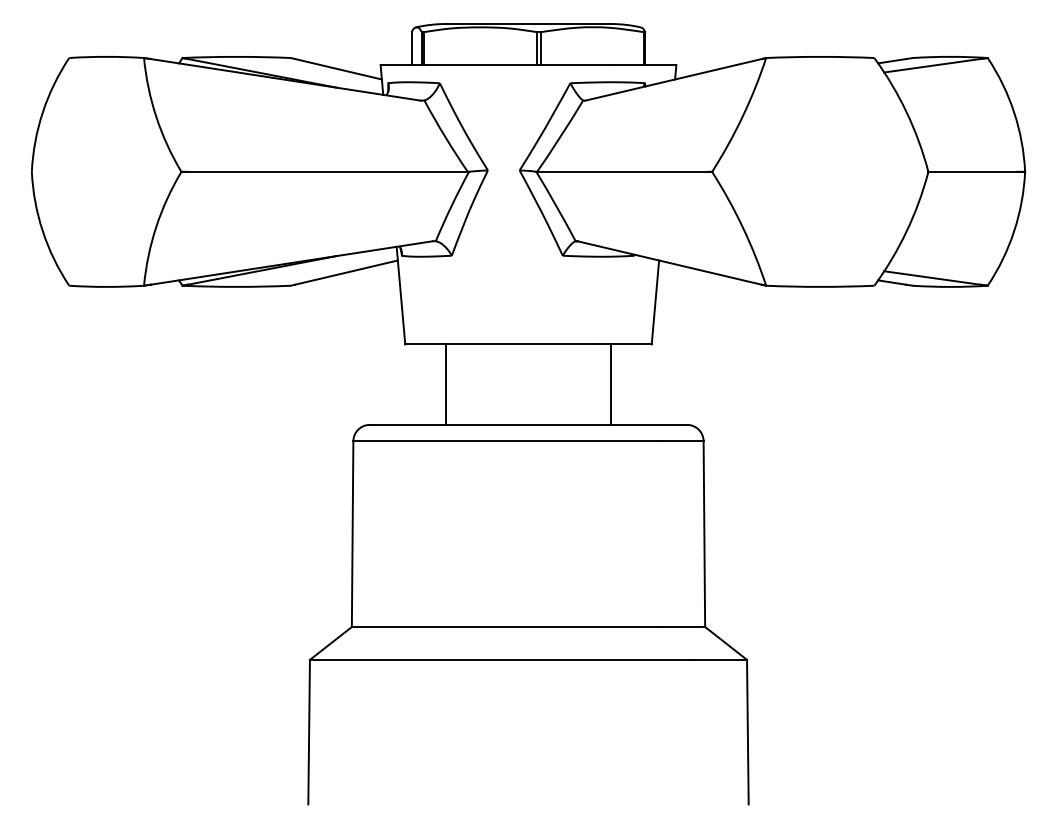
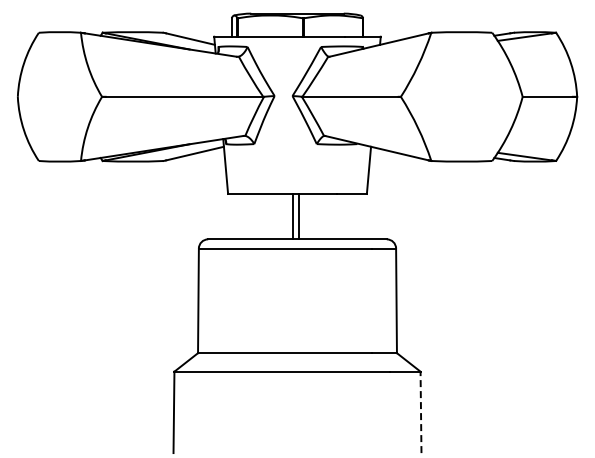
line: (446, 384) -> (293, 216), moved
line: (610, 384) -> (298, 216), moved
line: (748, 732) -> (421, 412), solid -> dashed

